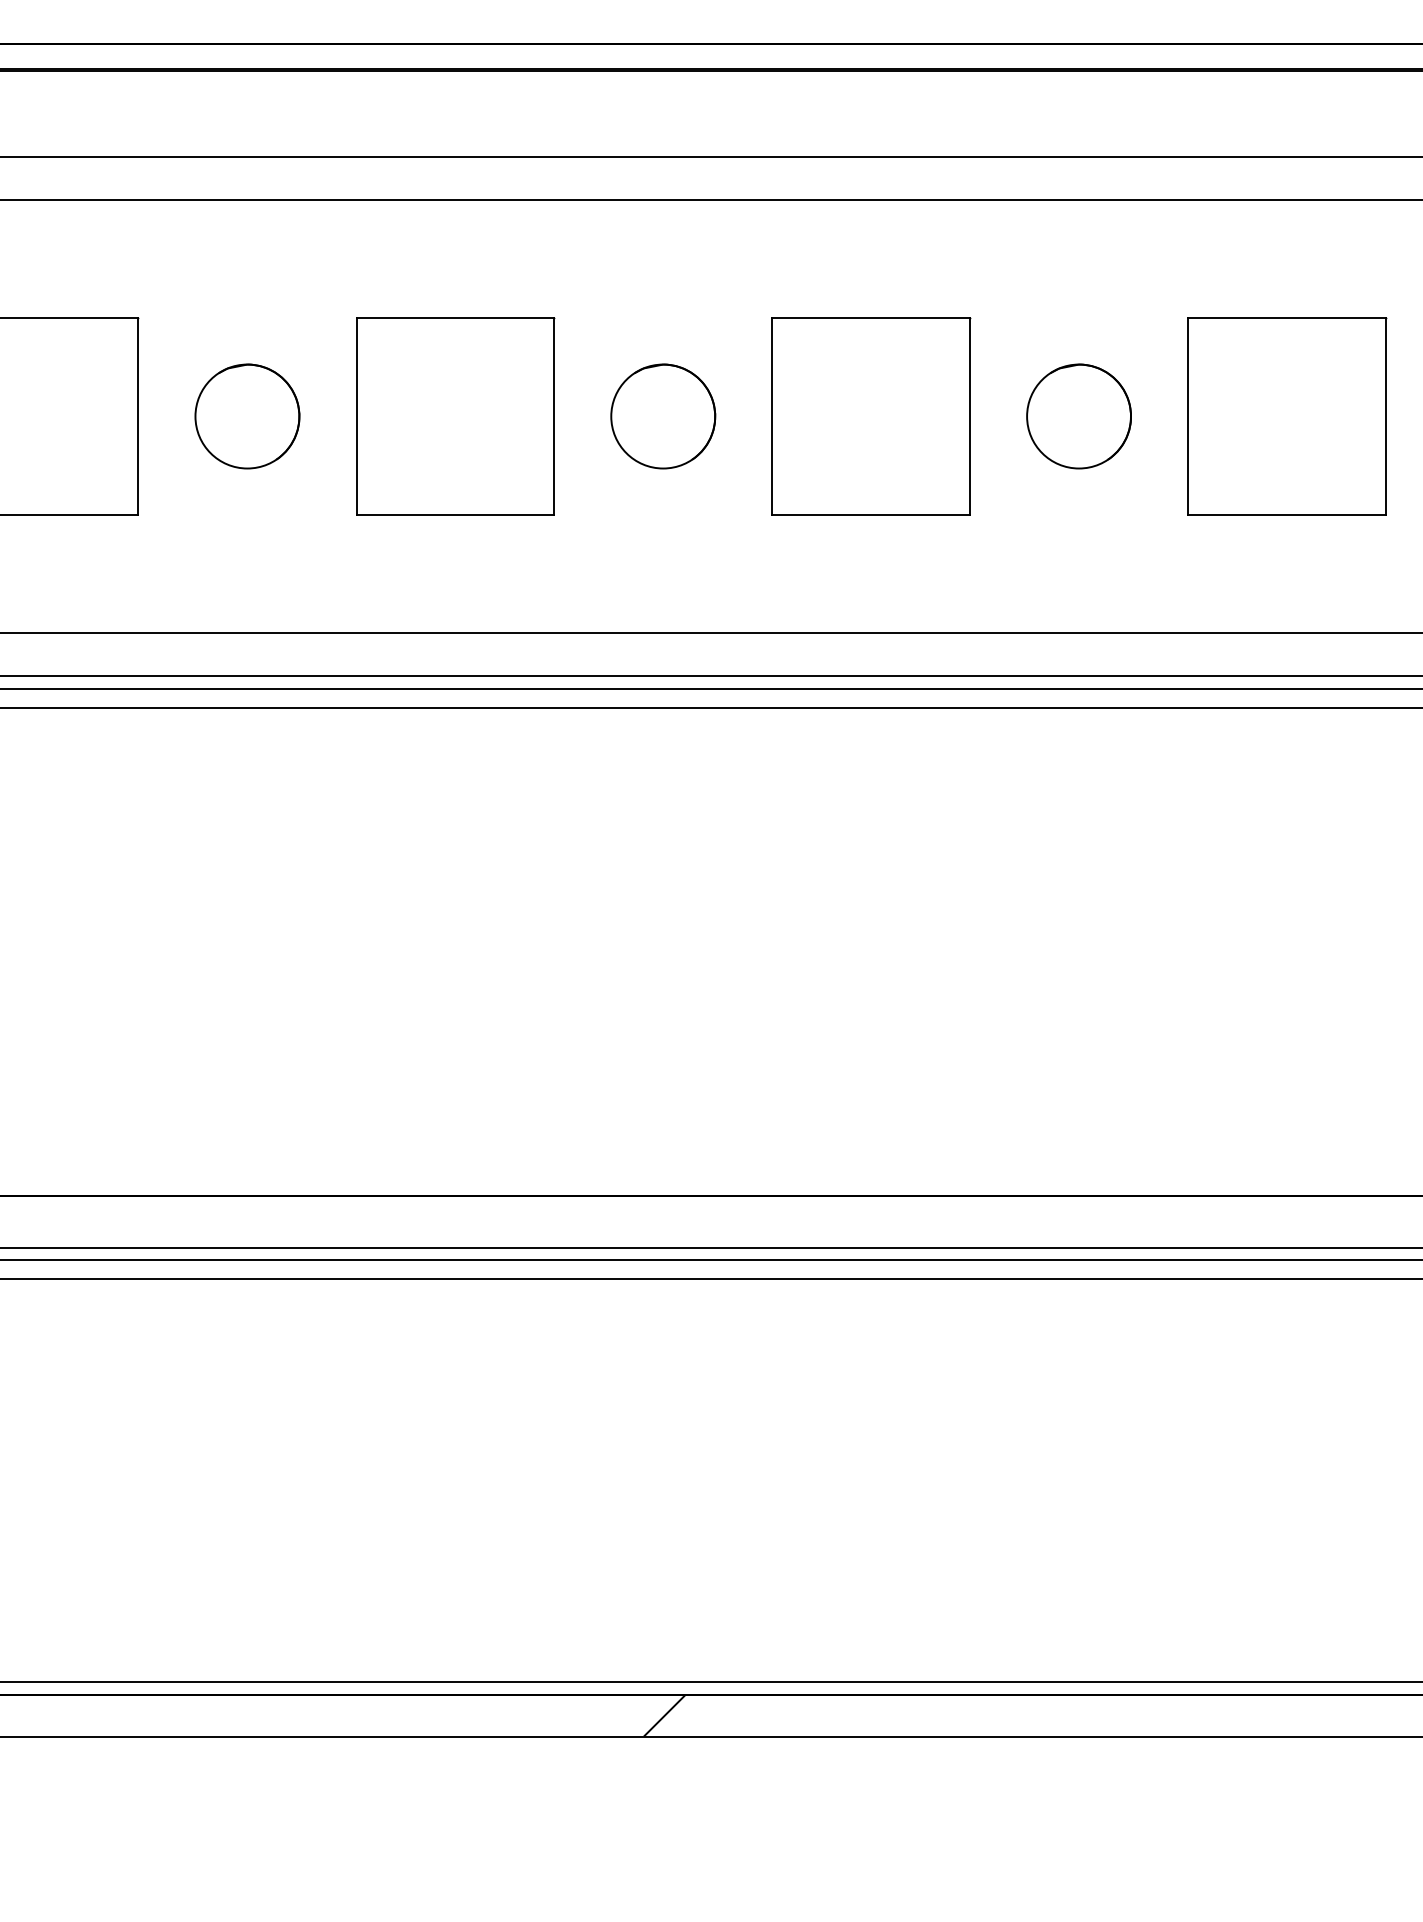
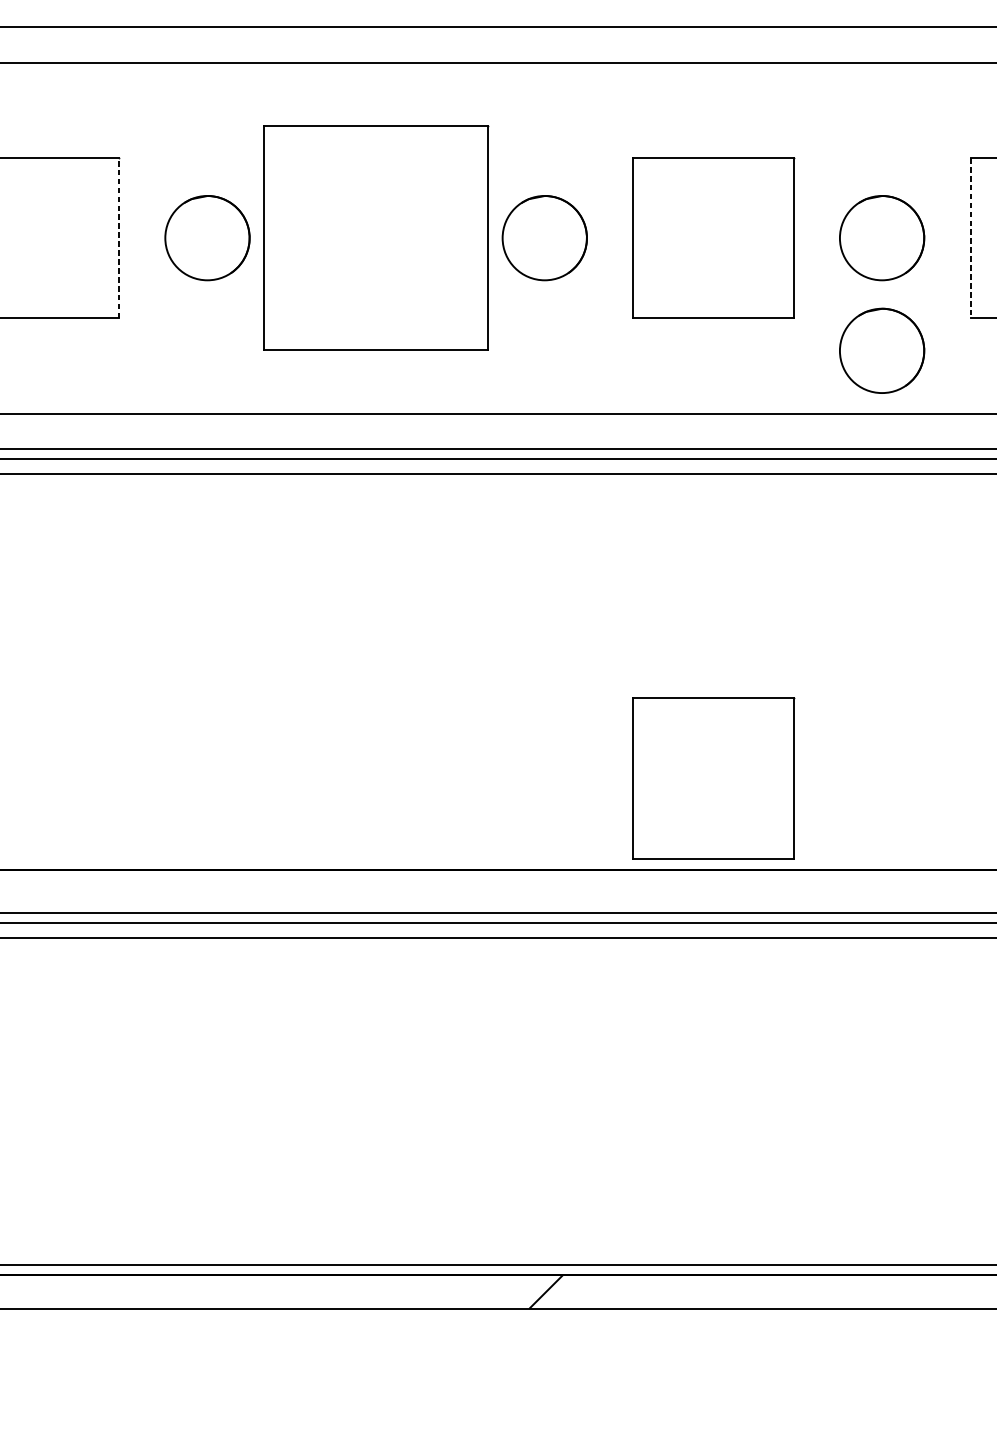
line: (138, 416) -> (119, 238), solid -> dashed
part: (455, 416) -> (376, 238), size x1.4
line: (1188, 416) -> (970, 238), solid -> dashed
part: (1078, 555) -> (881, 350), added
part: (871, 1082) -> (713, 778), added

